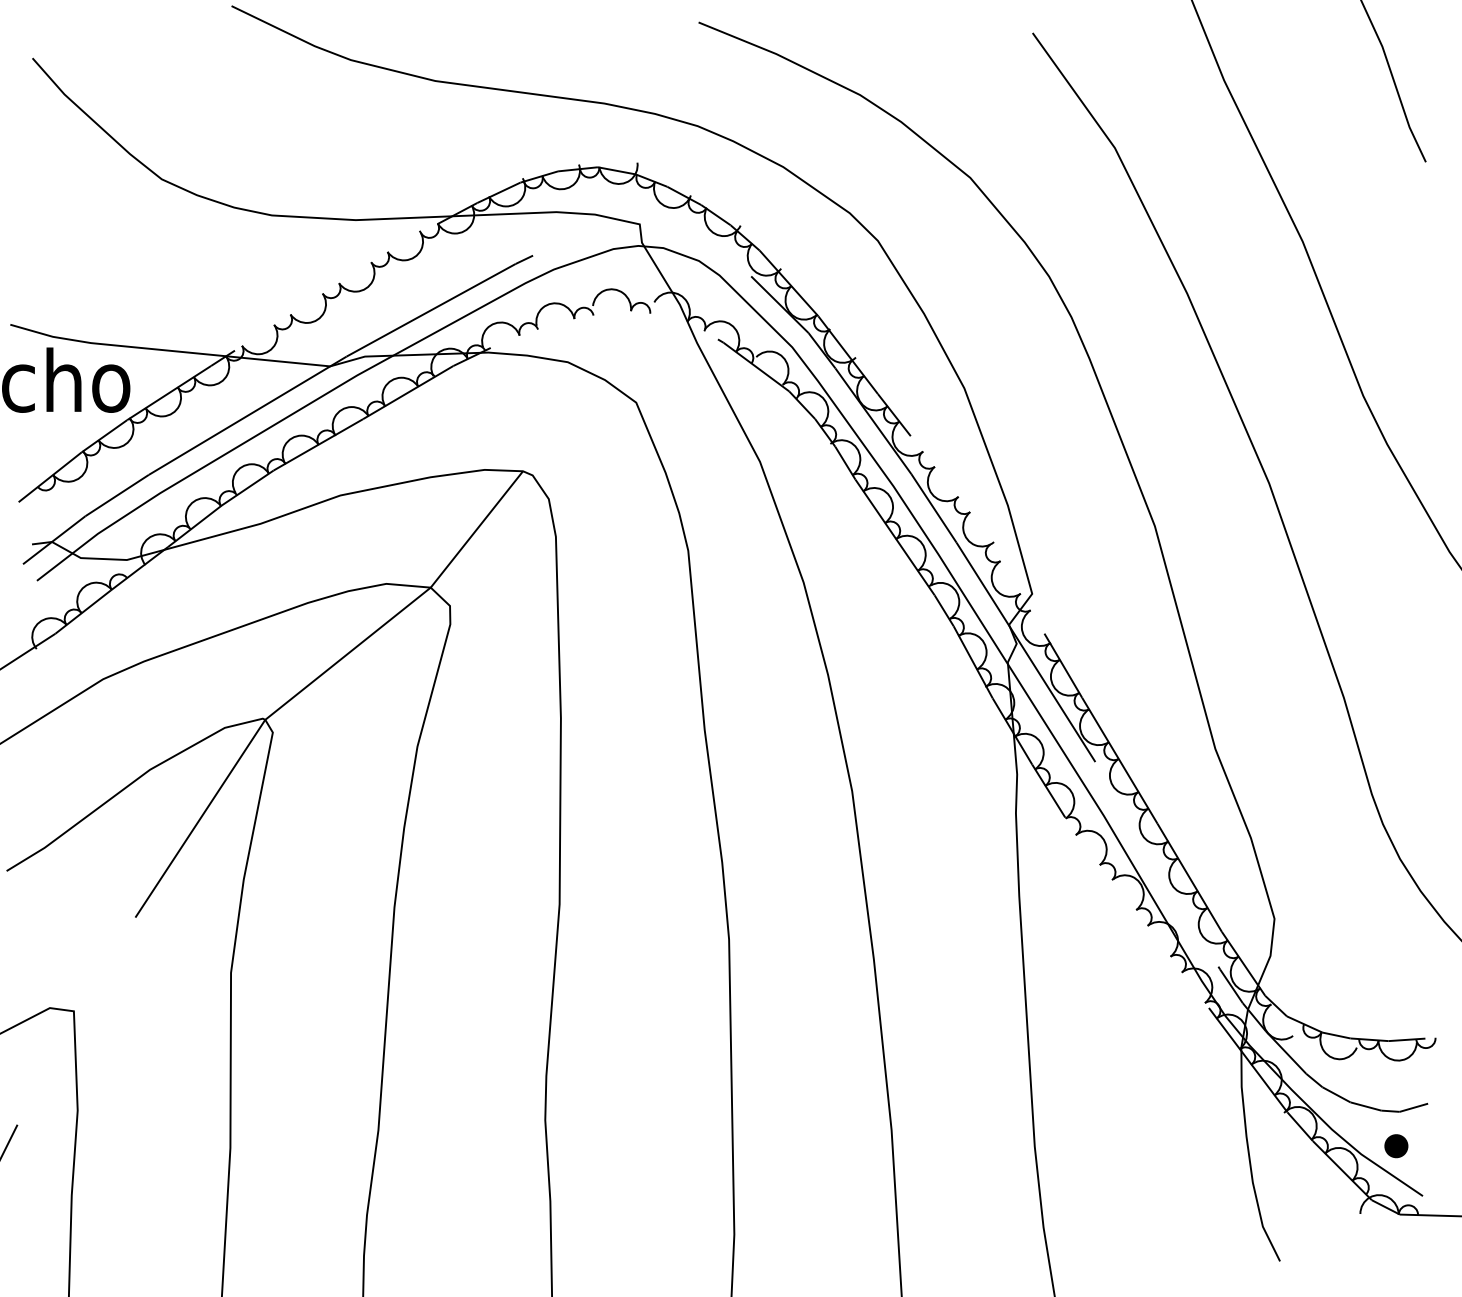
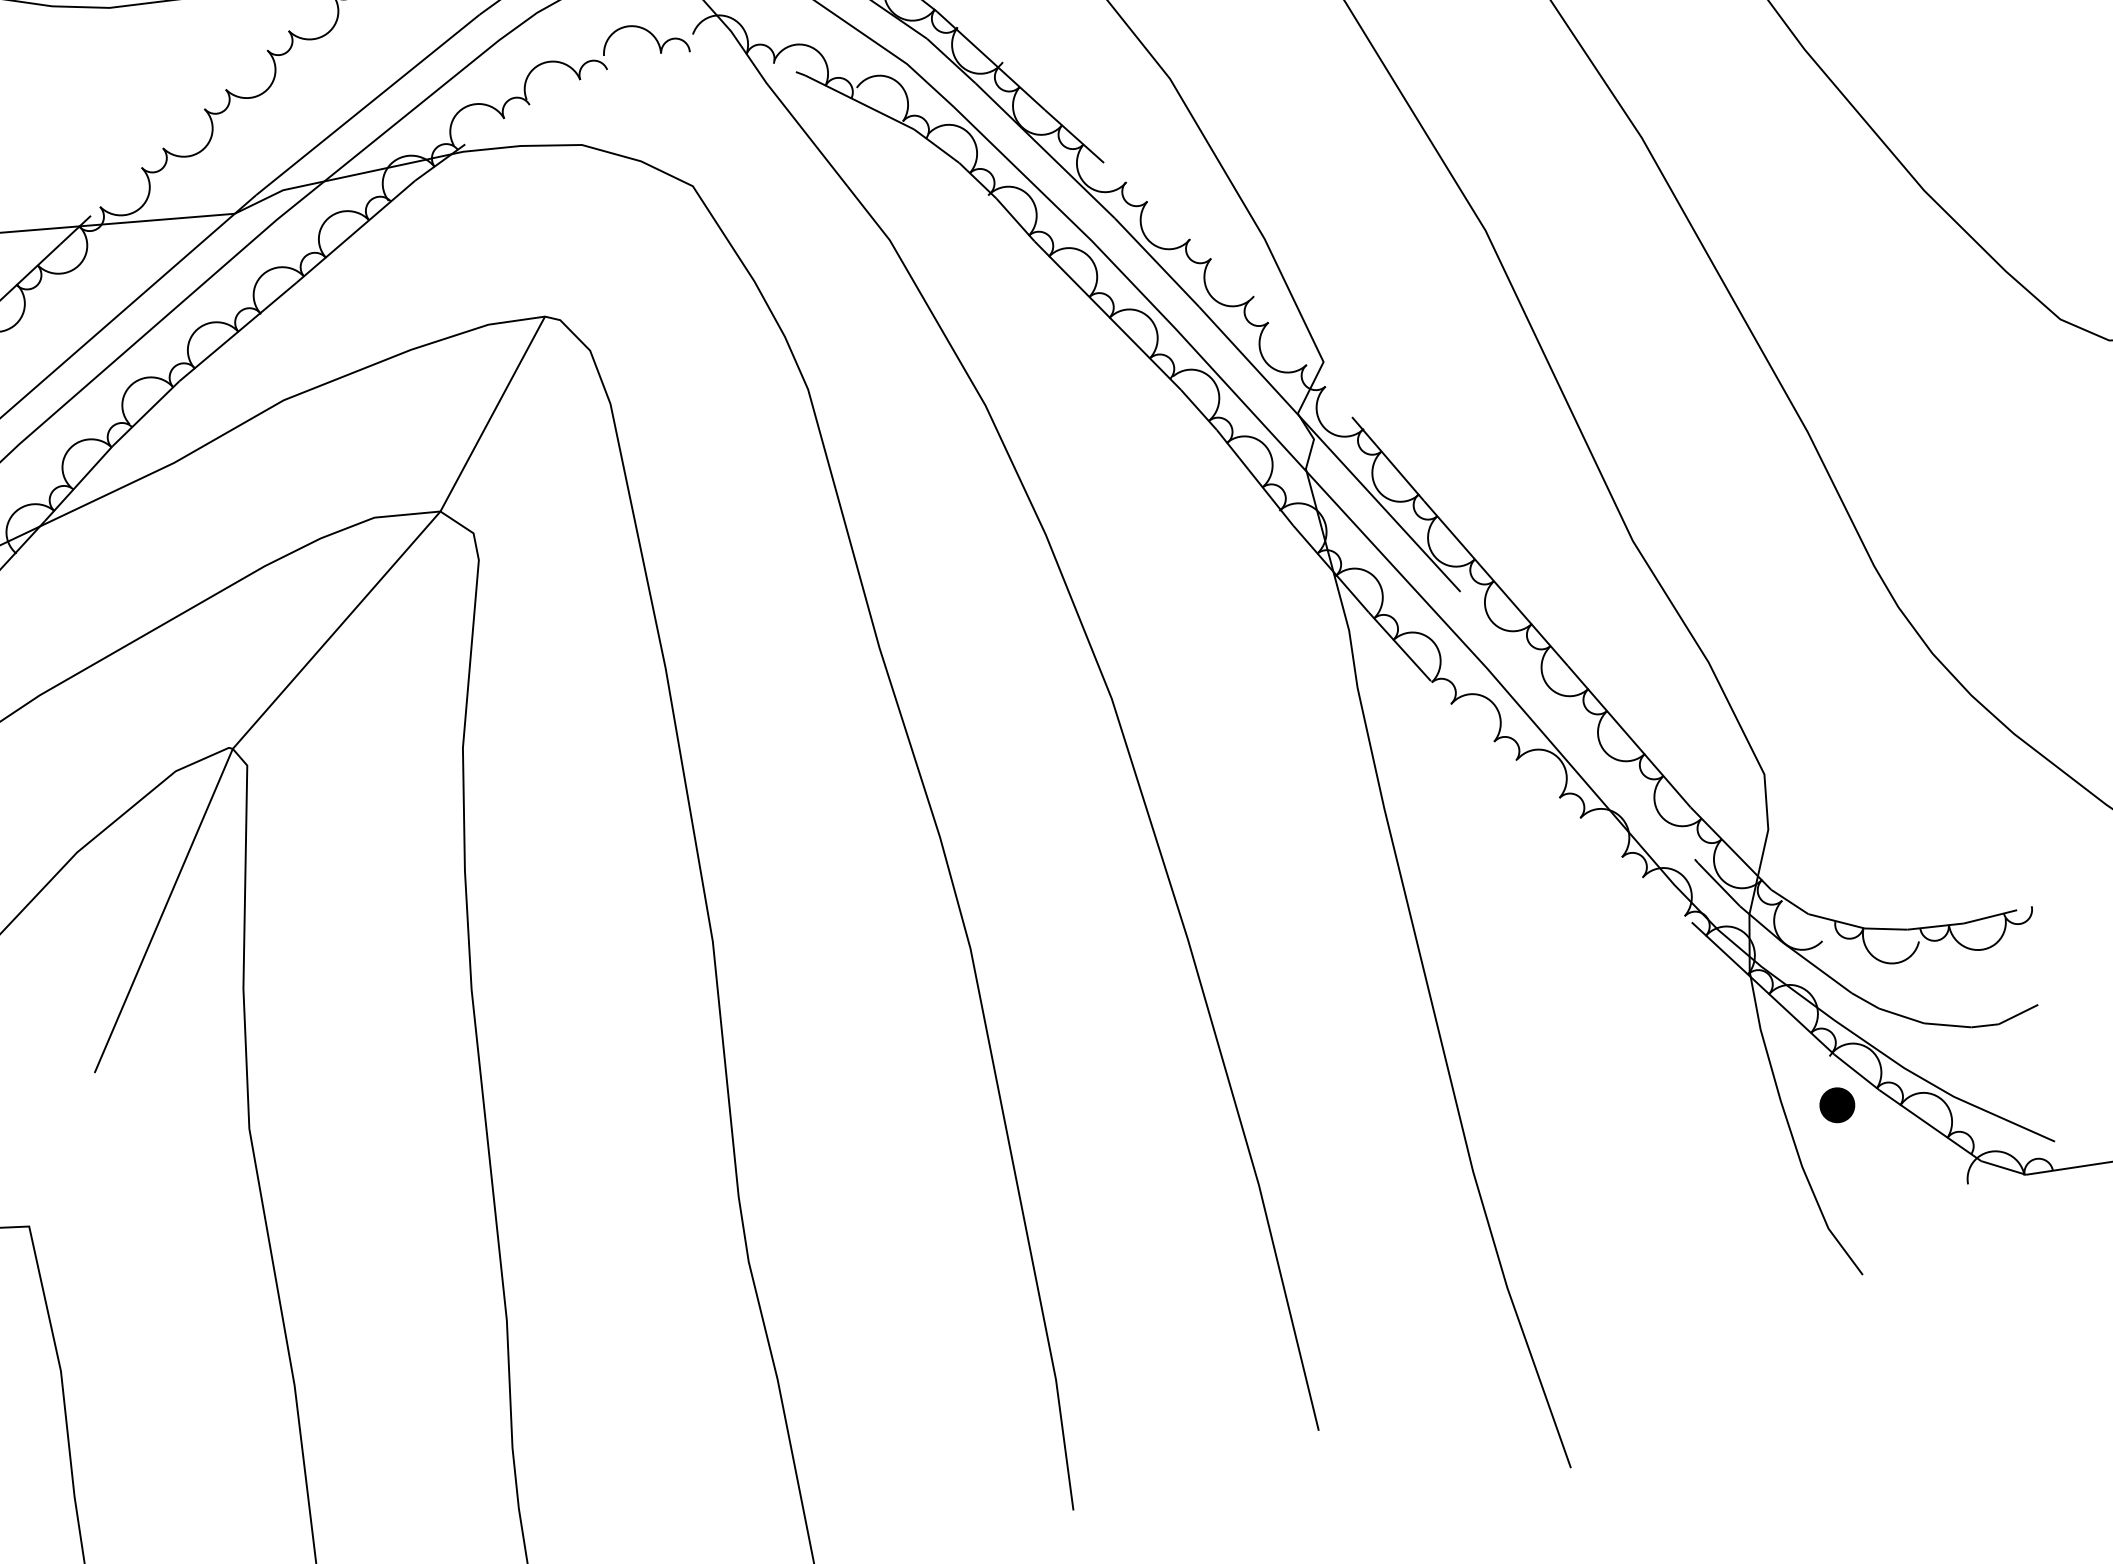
part: (1396, 1146) -> (1837, 1105), moved

